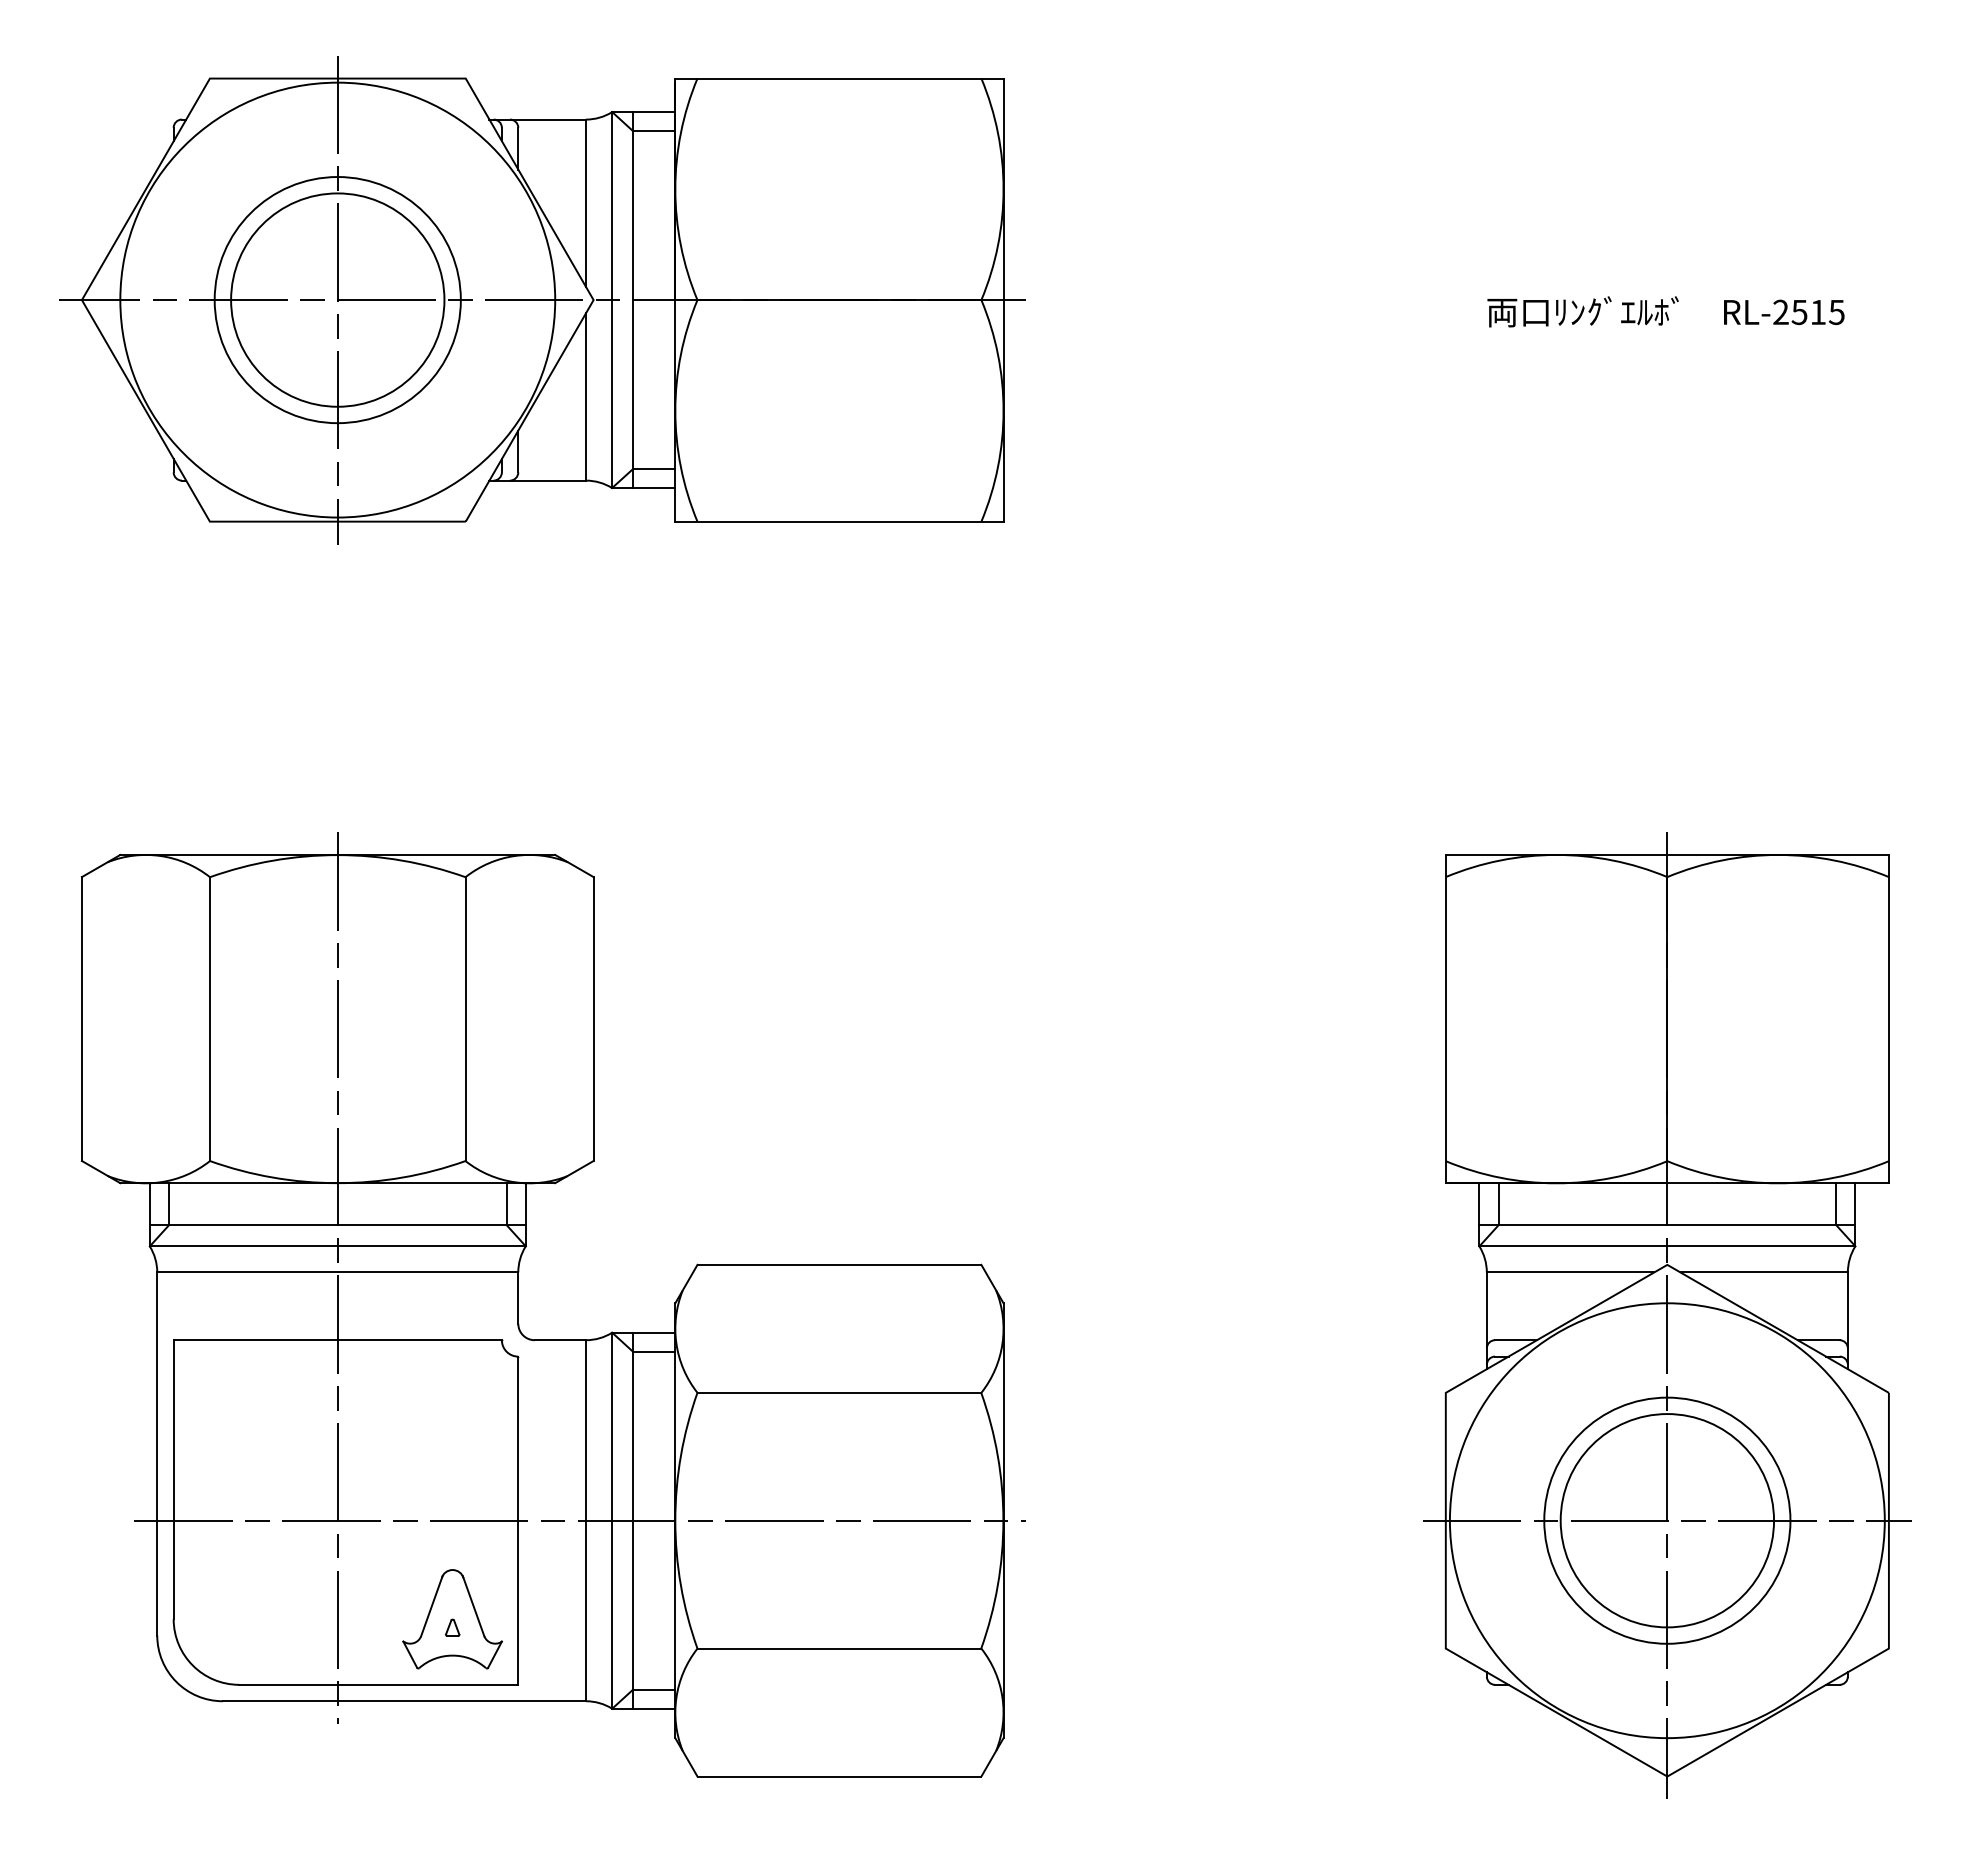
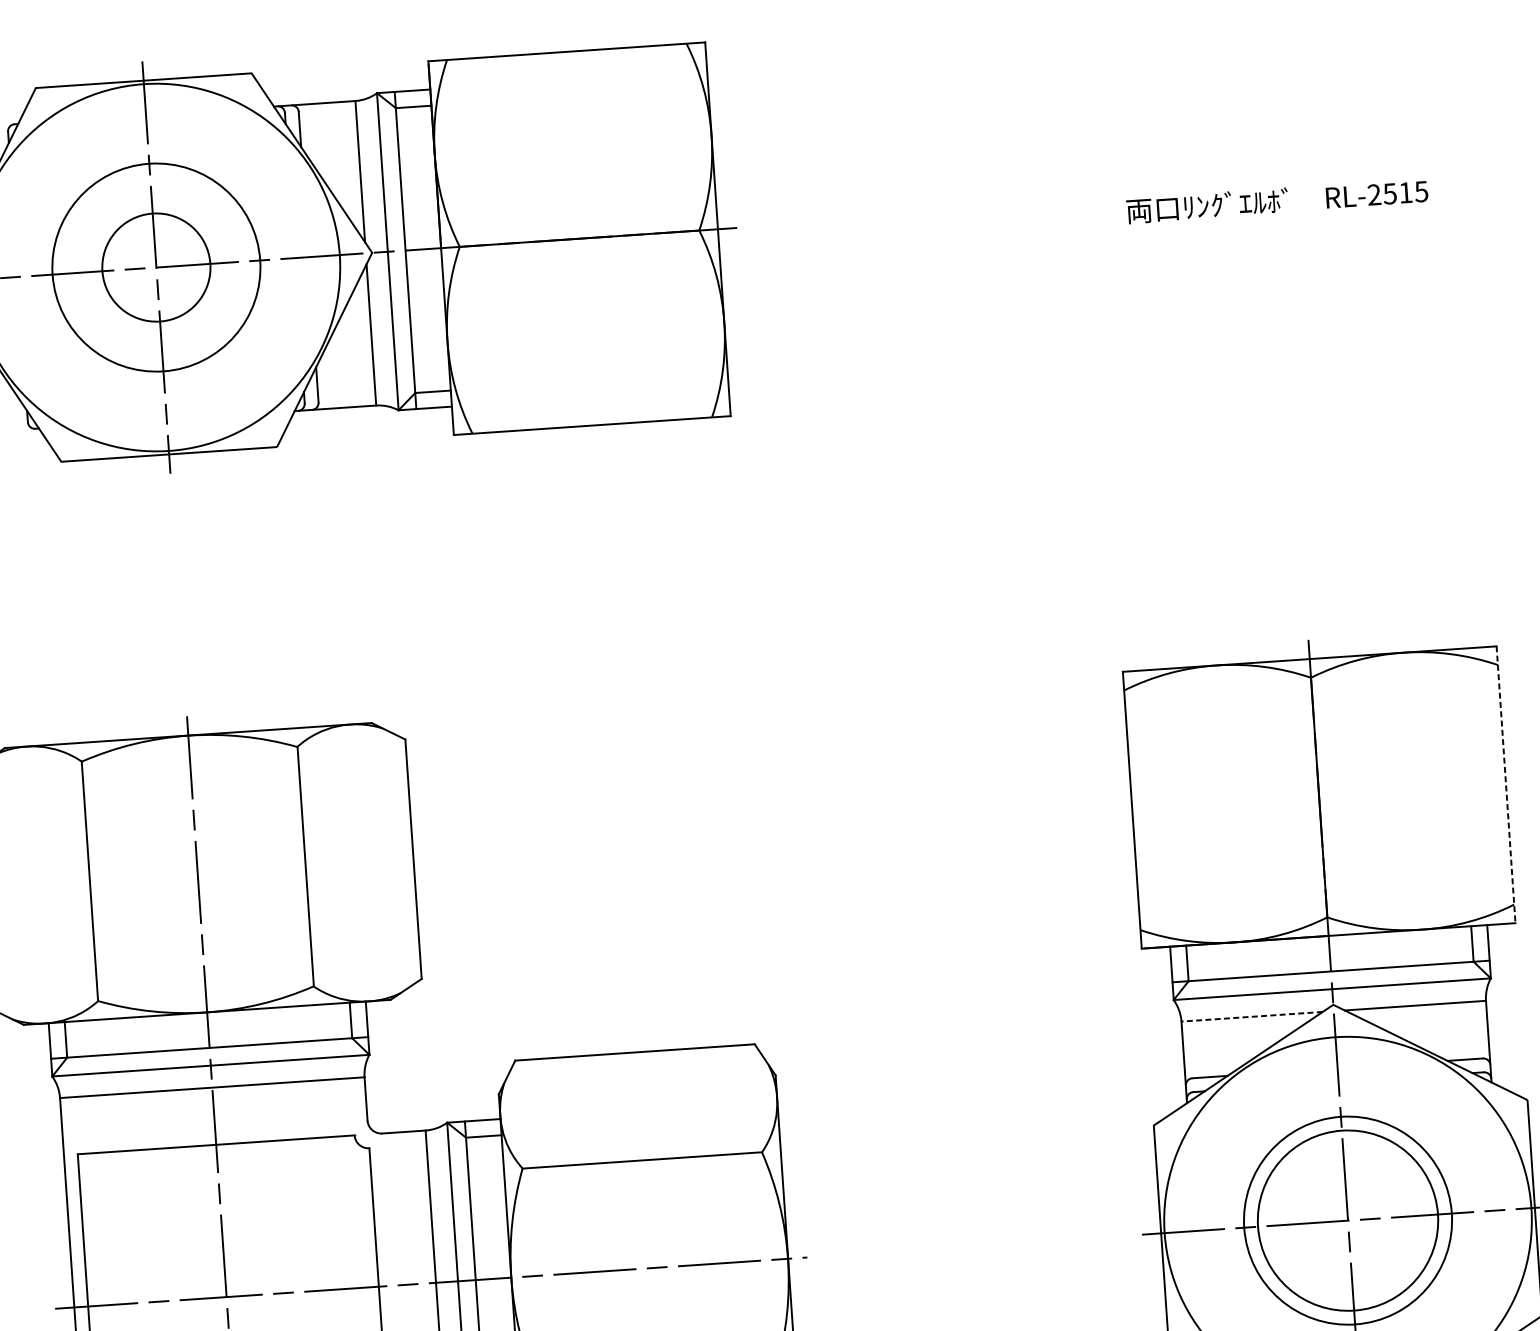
circle: (337, 299) -> (156, 267), size x0.6
line: (1888, 1019) -> (1505, 785), solid -> dashed
line: (1570, 1272) -> (1252, 1016), solid -> dashed

